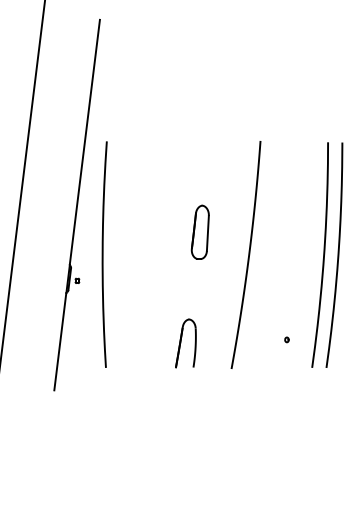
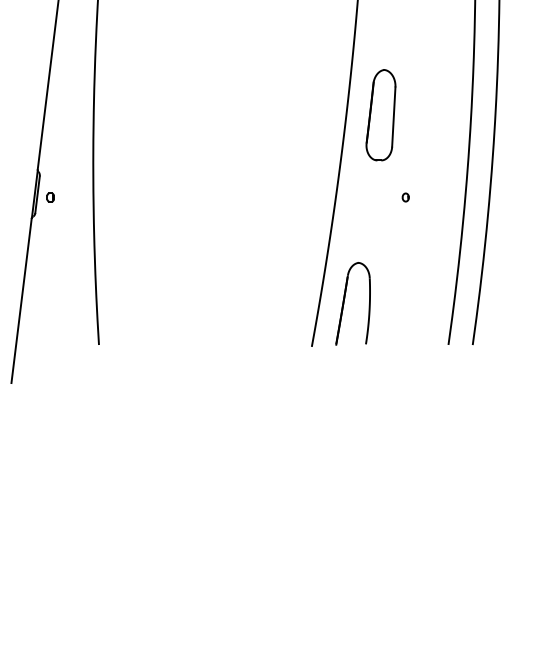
part: (199, 231) -> (379, 113), moved
part: (286, 339) -> (404, 196), moved
part: (185, 343) -> (352, 303), moved

